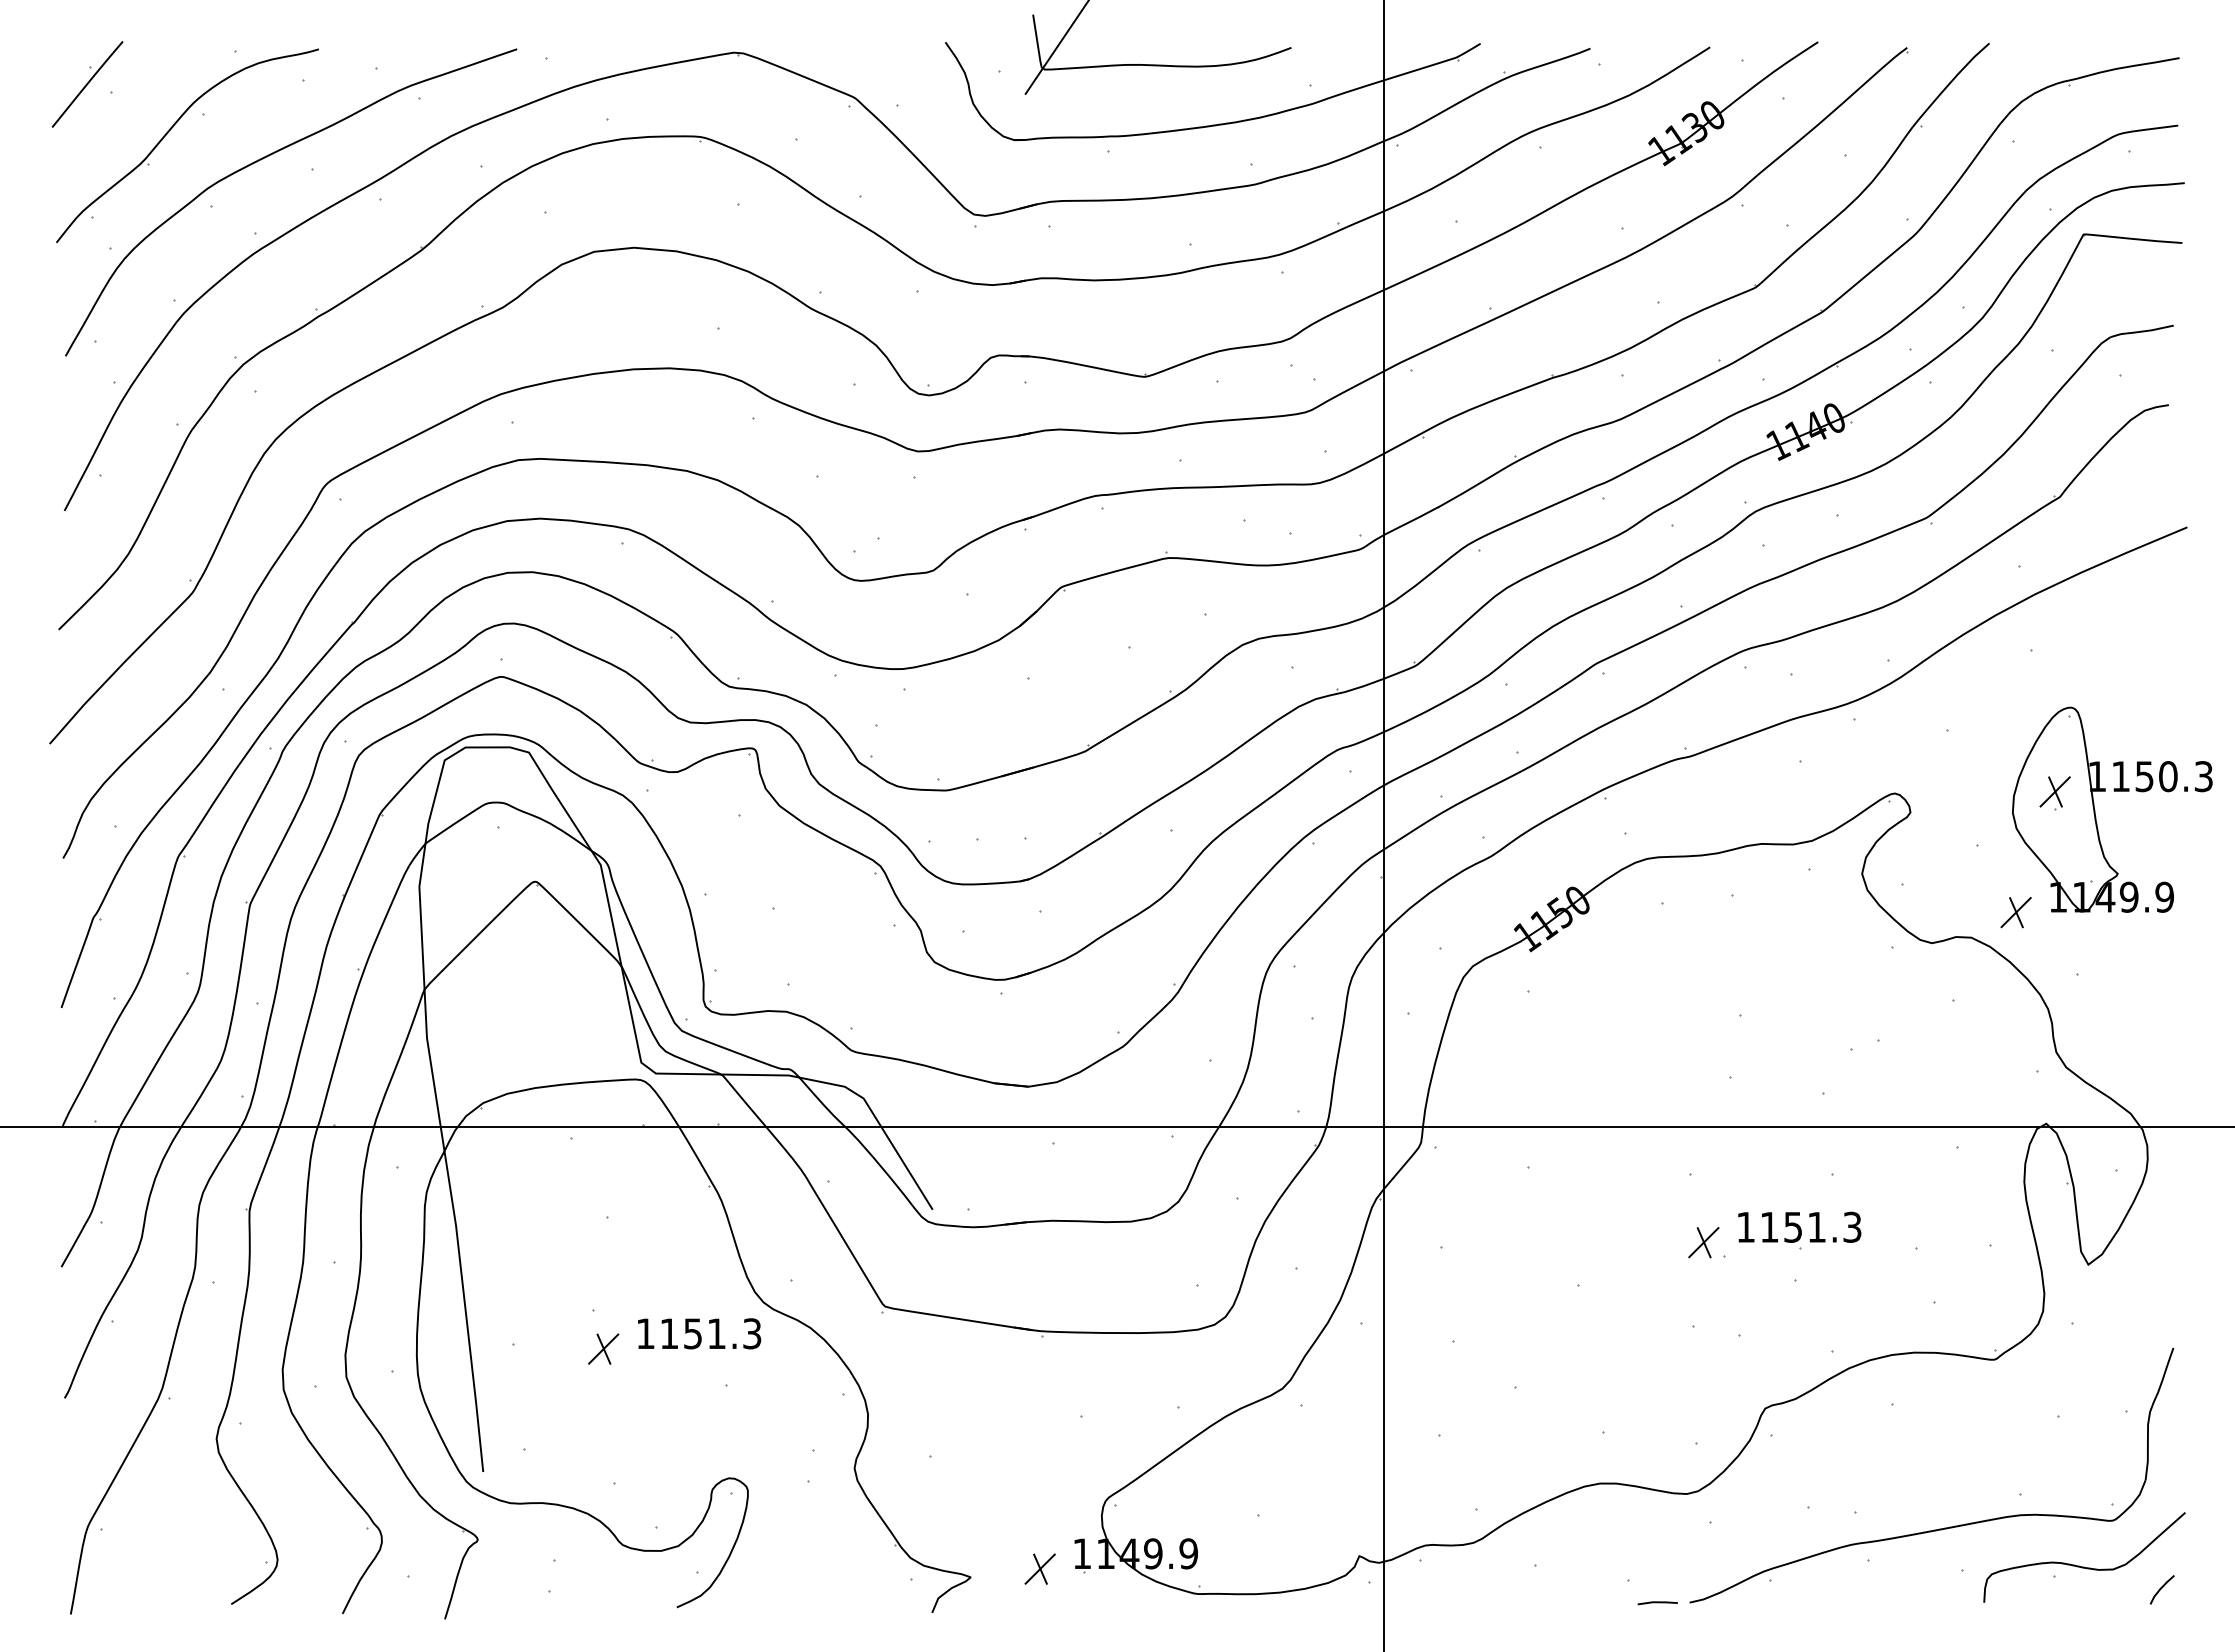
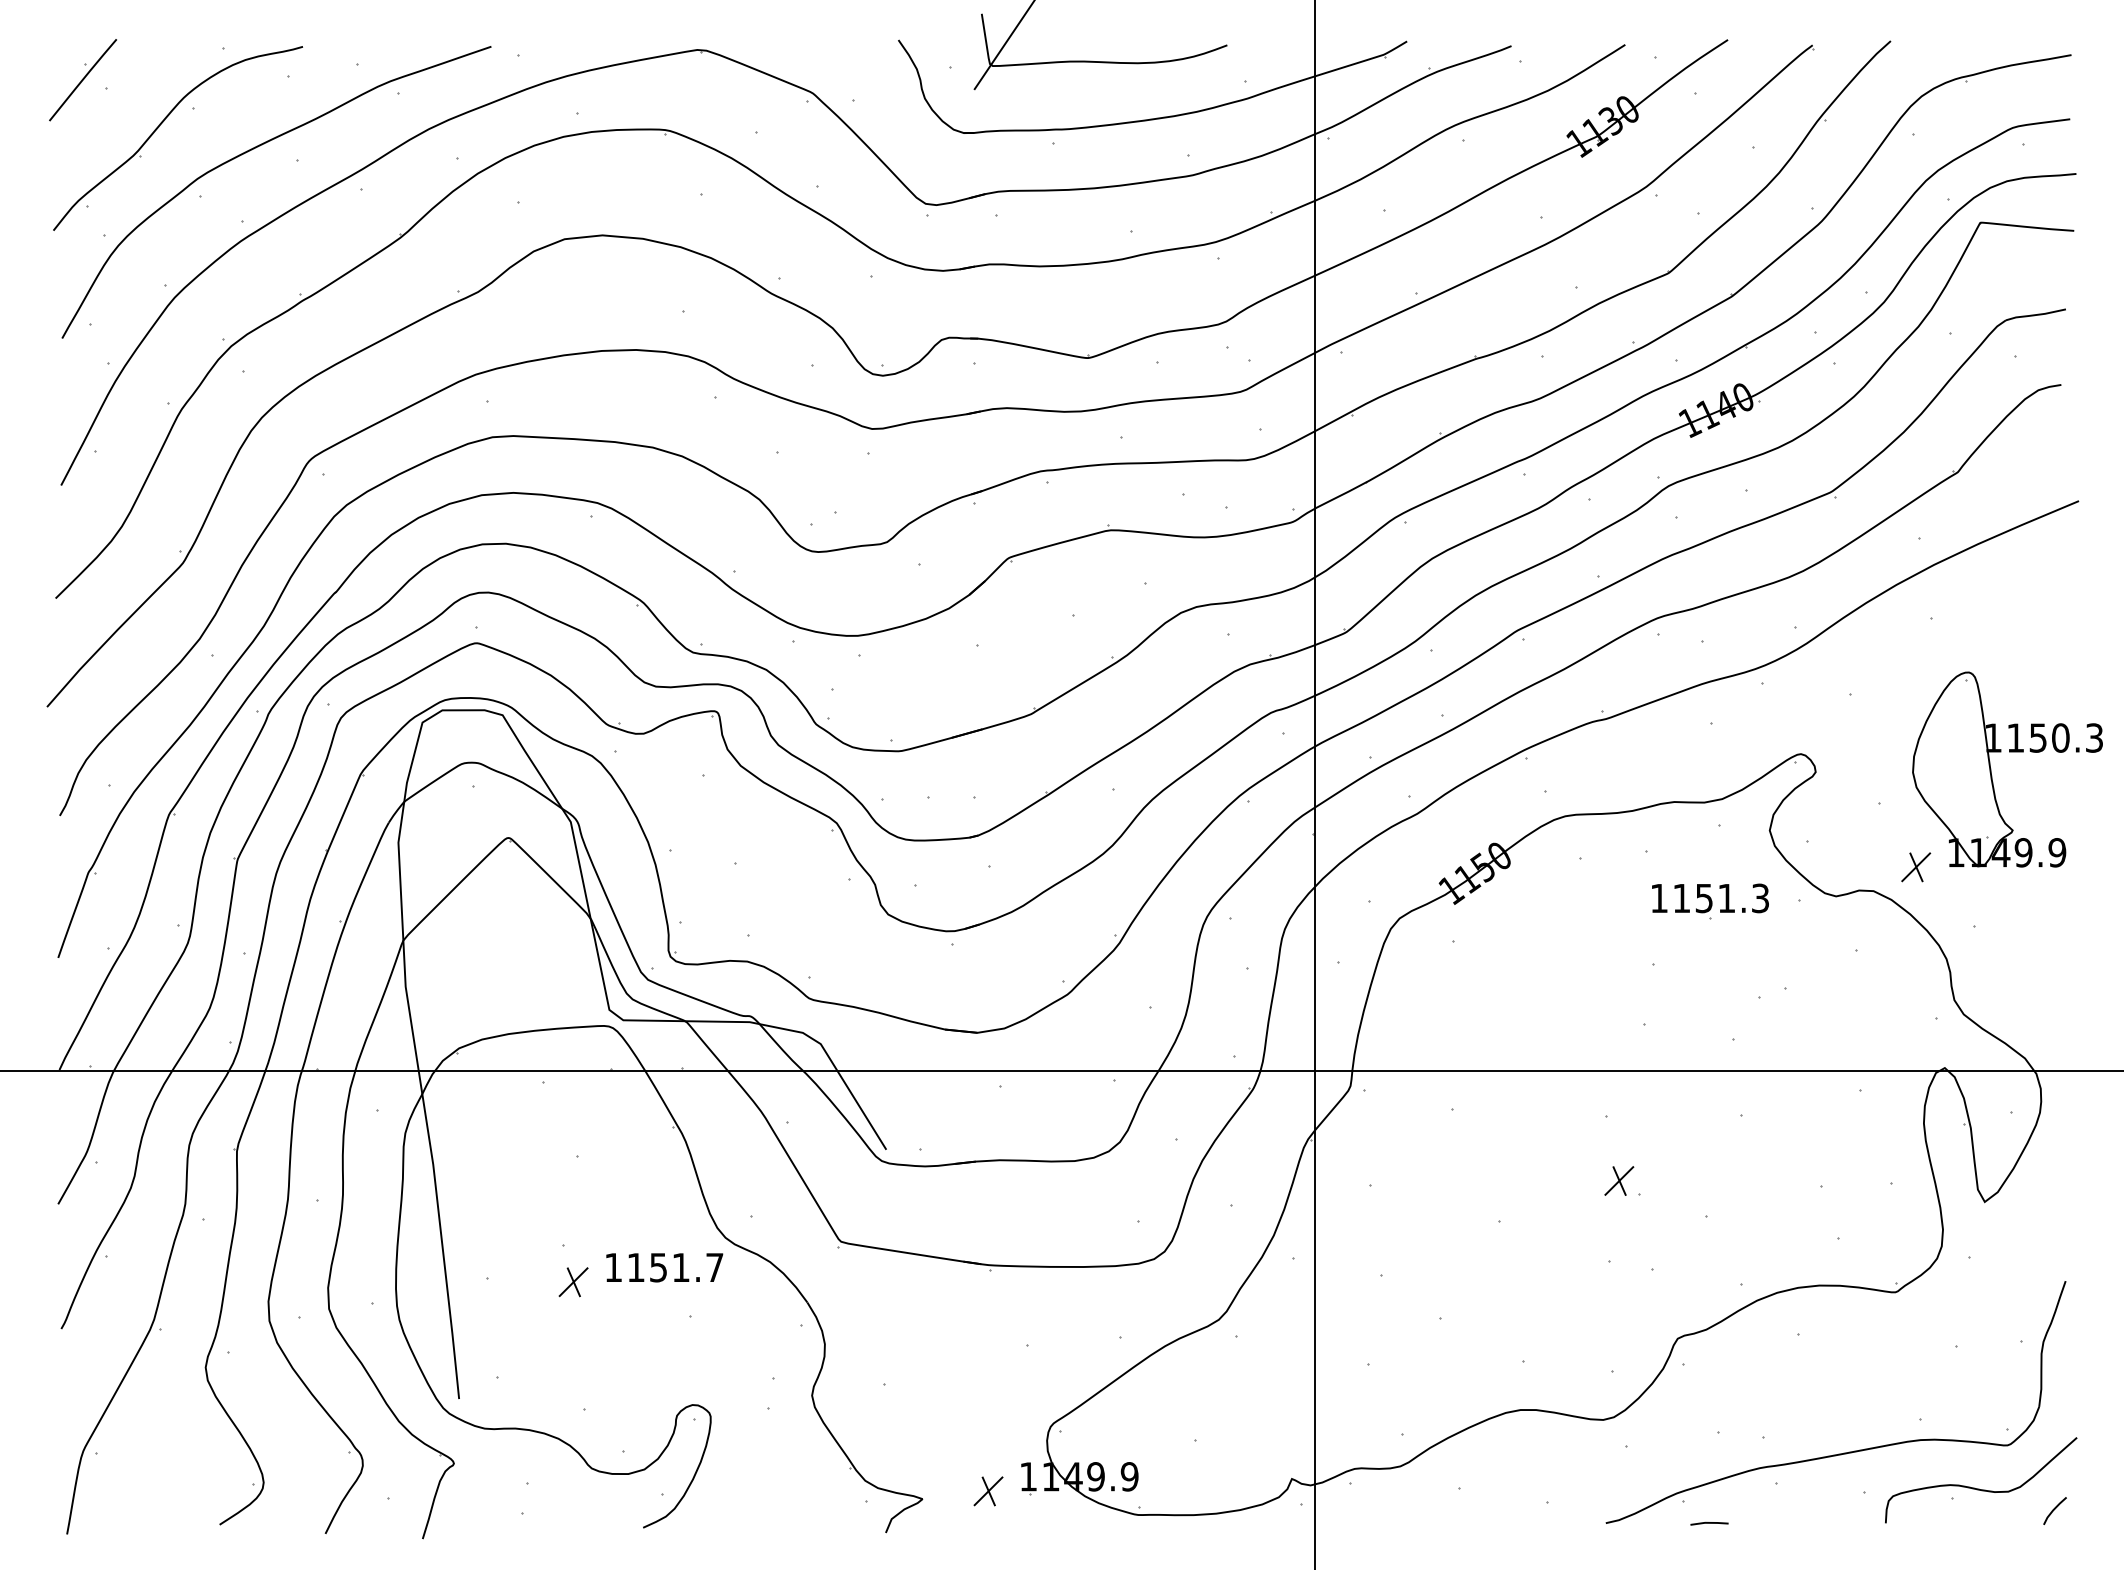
part: (2054, 793) -> (1952, 754), removed
part: (1799, 1230) -> (1710, 901), moved
text: (752, 1333) -> (715, 1267), 1151.3 -> 1151.7
line: (1657, 1603) -> (1709, 1524), moved

